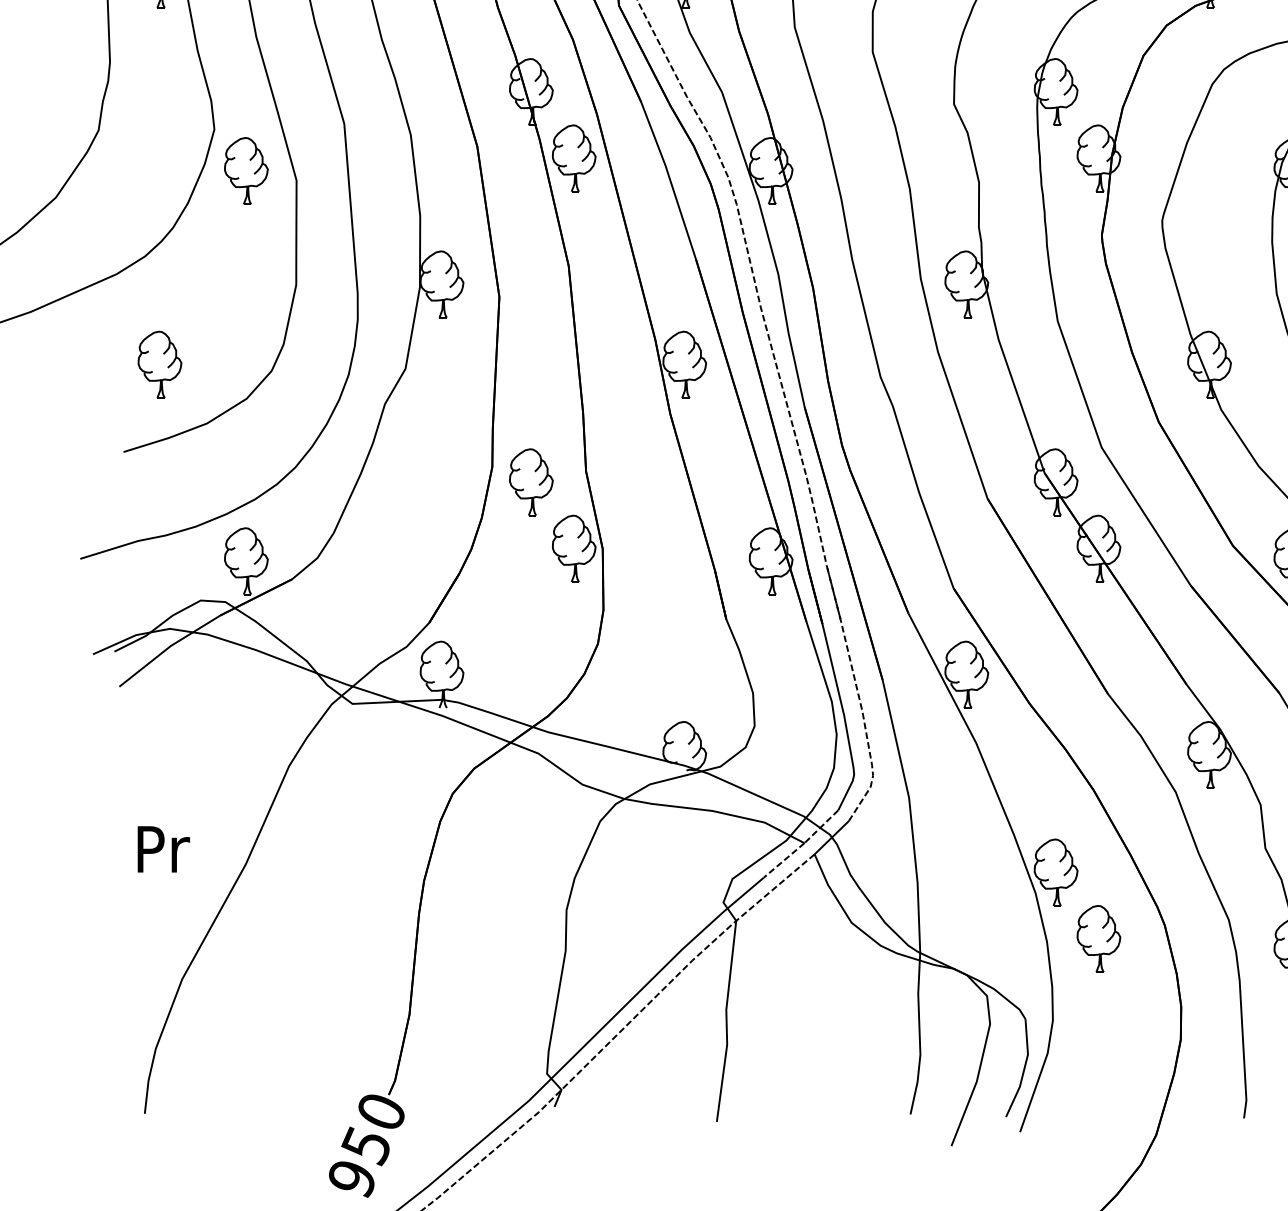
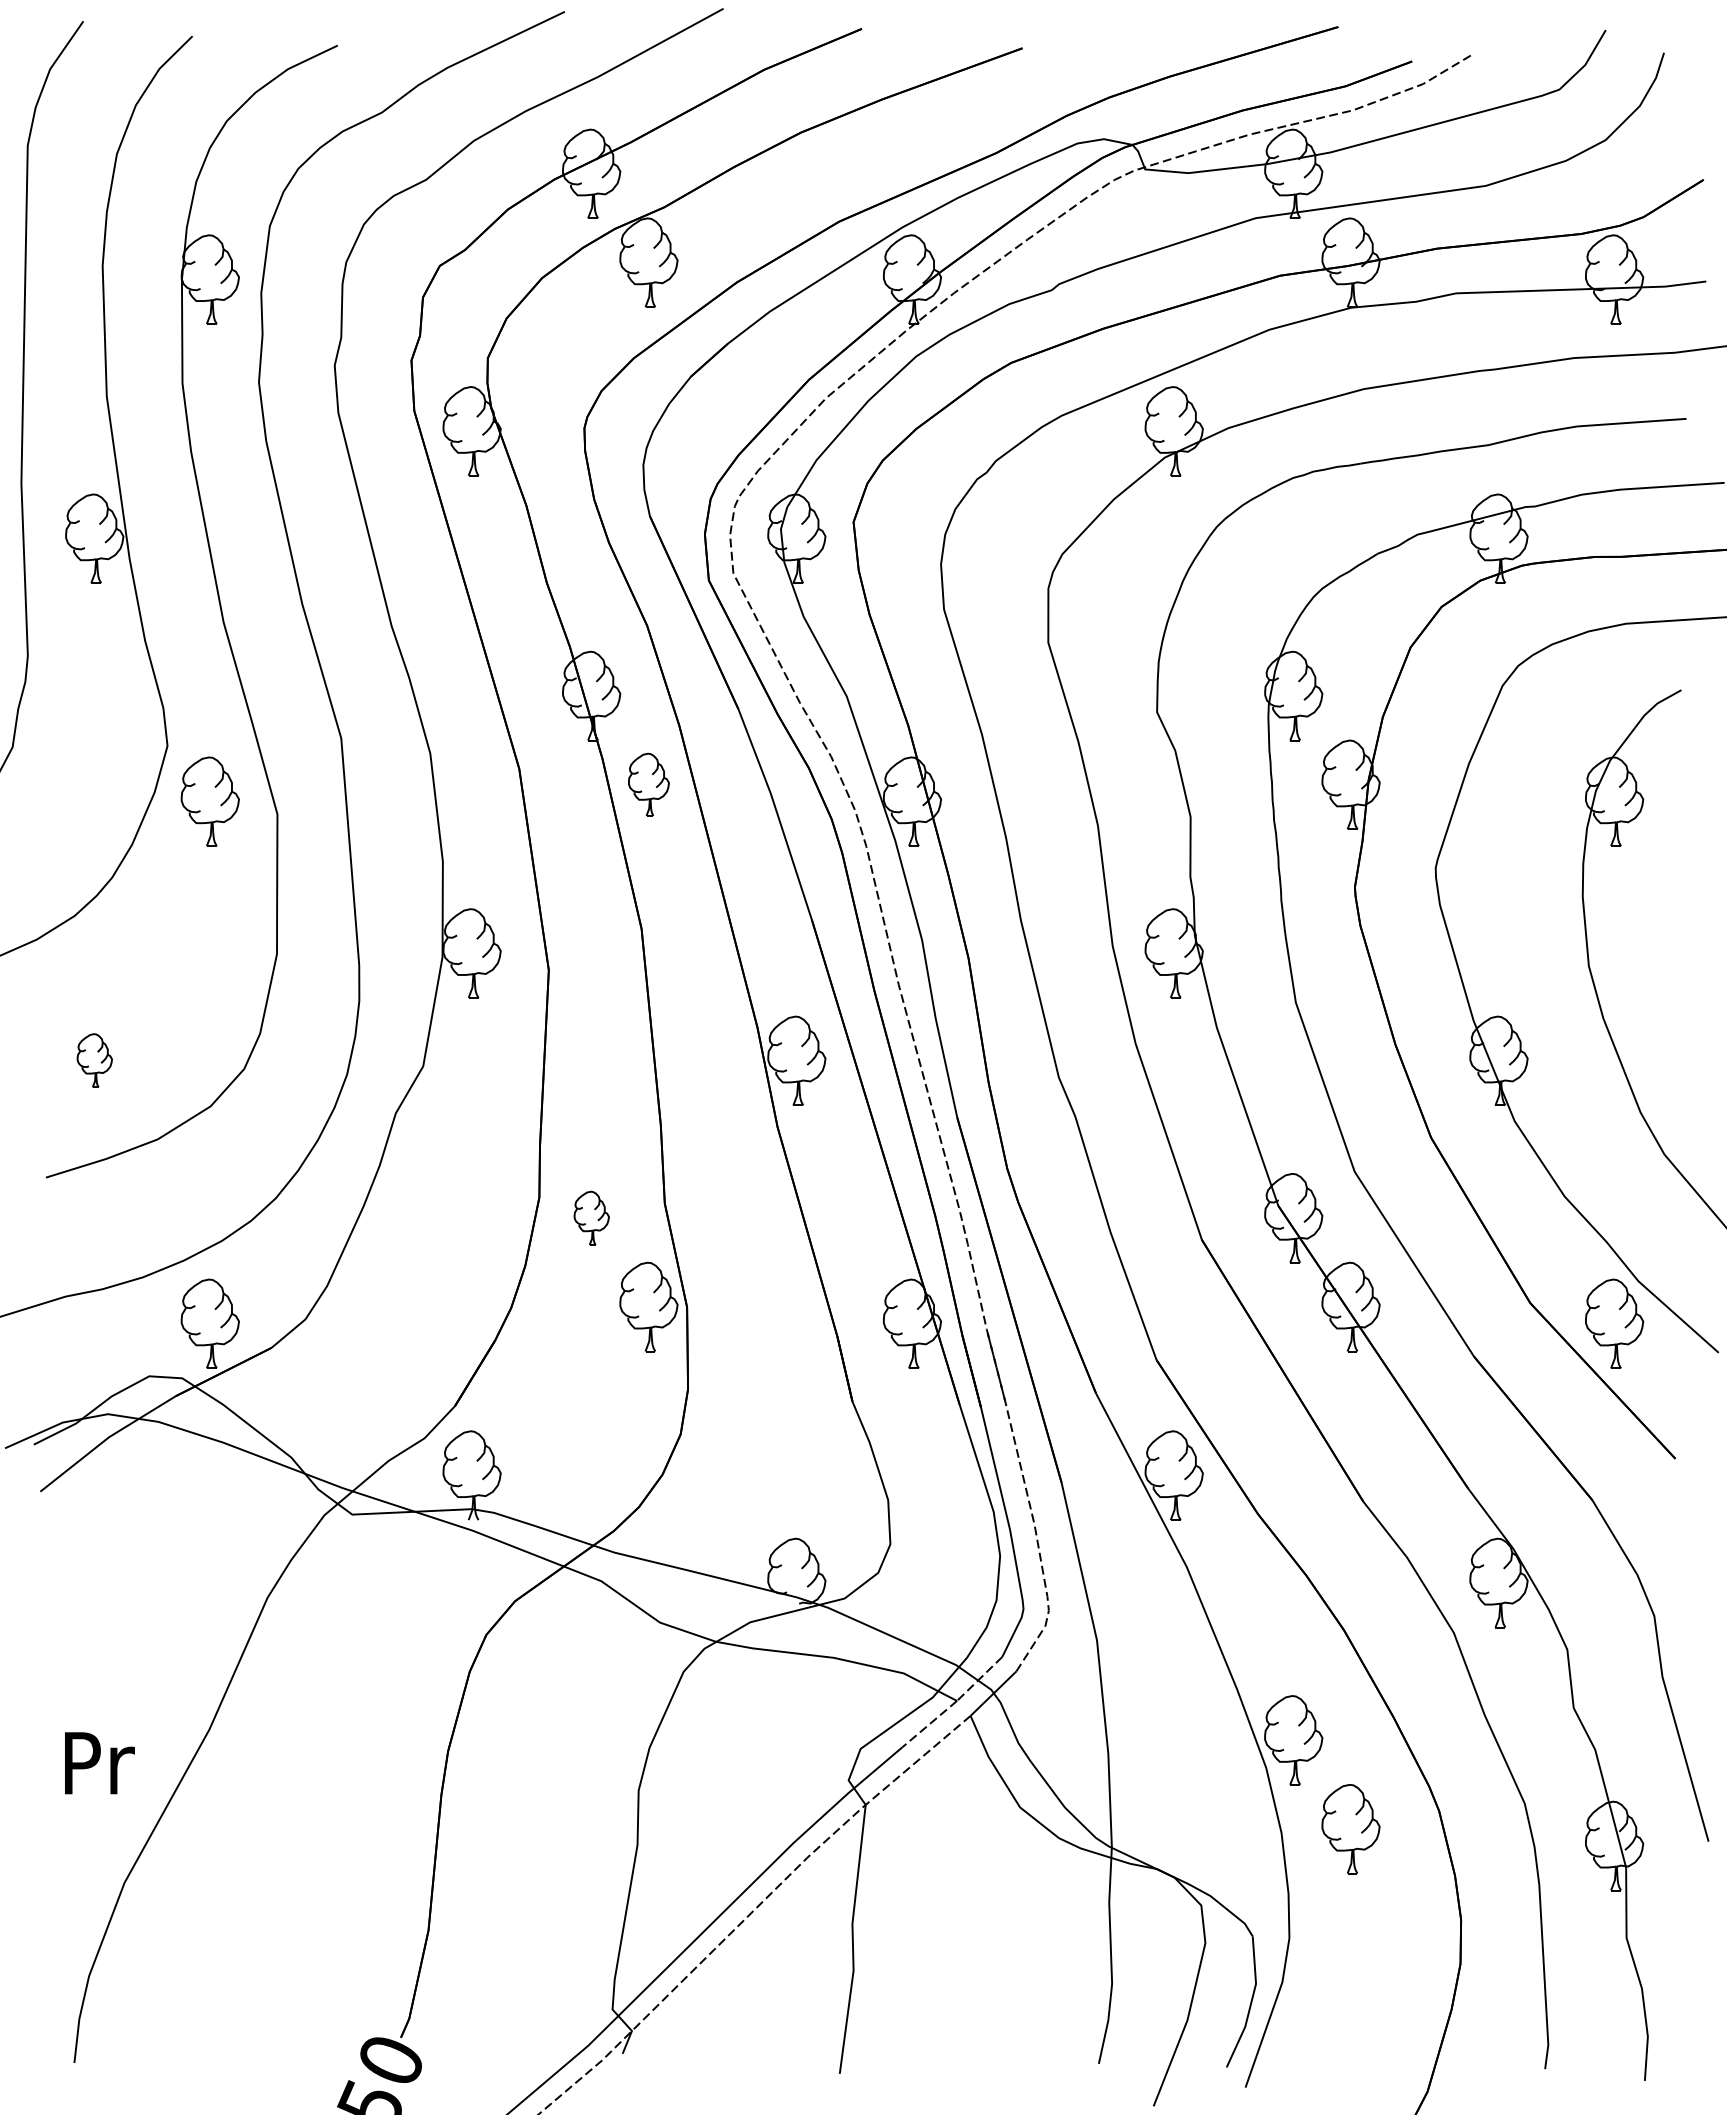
part: (573, 158) -> (648, 784), size x0.7
part: (159, 364) -> (94, 1060), size x0.6
part: (531, 482) -> (591, 1218), size x0.6
text: (163, 849) -> (99, 1763), moved

